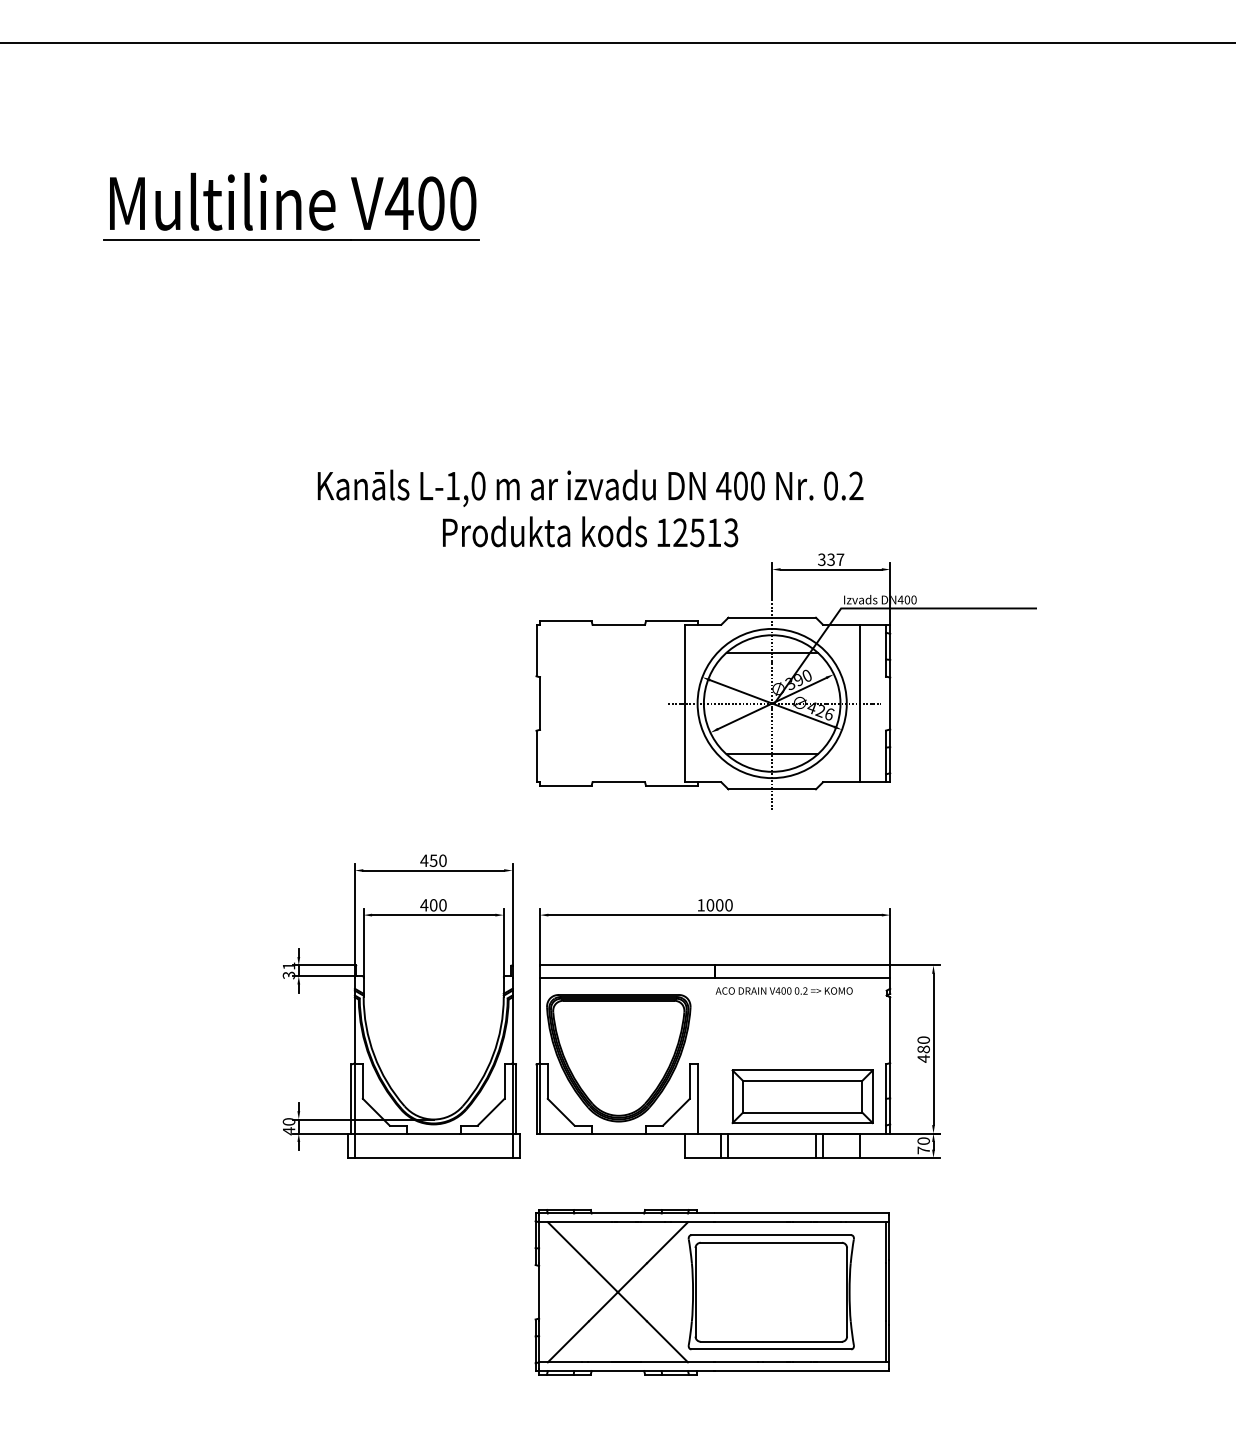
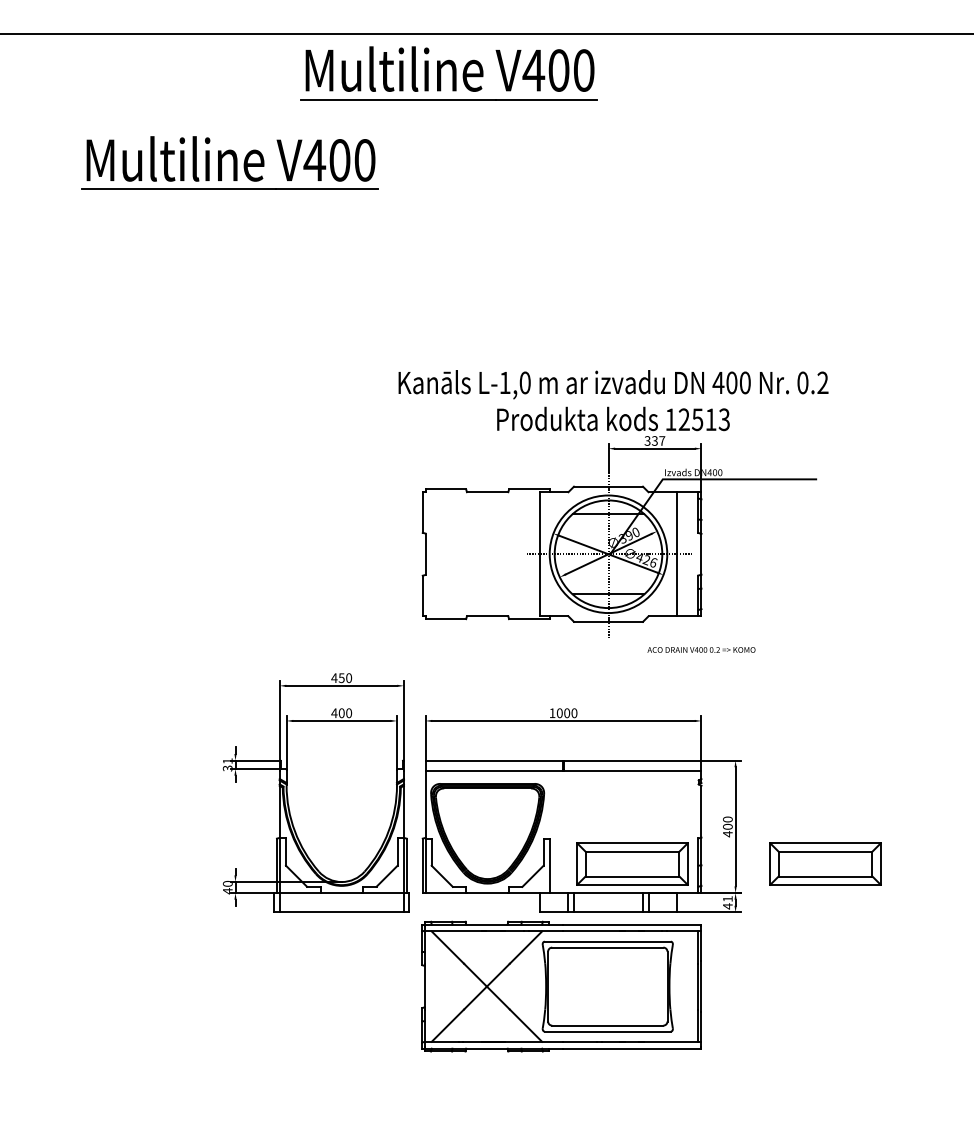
part: (569, 92) -> (448, 72), added
text: (590, 508) -> (613, 400), moved
text: (783, 990) -> (700, 649), moved
text: (923, 1049) -> (727, 826), 480 -> 400
part: (1047, 1096) -> (825, 863), added
text: (923, 1145) -> (727, 902), 70 -> 41
part: (711, 1292) -> (560, 986), moved

